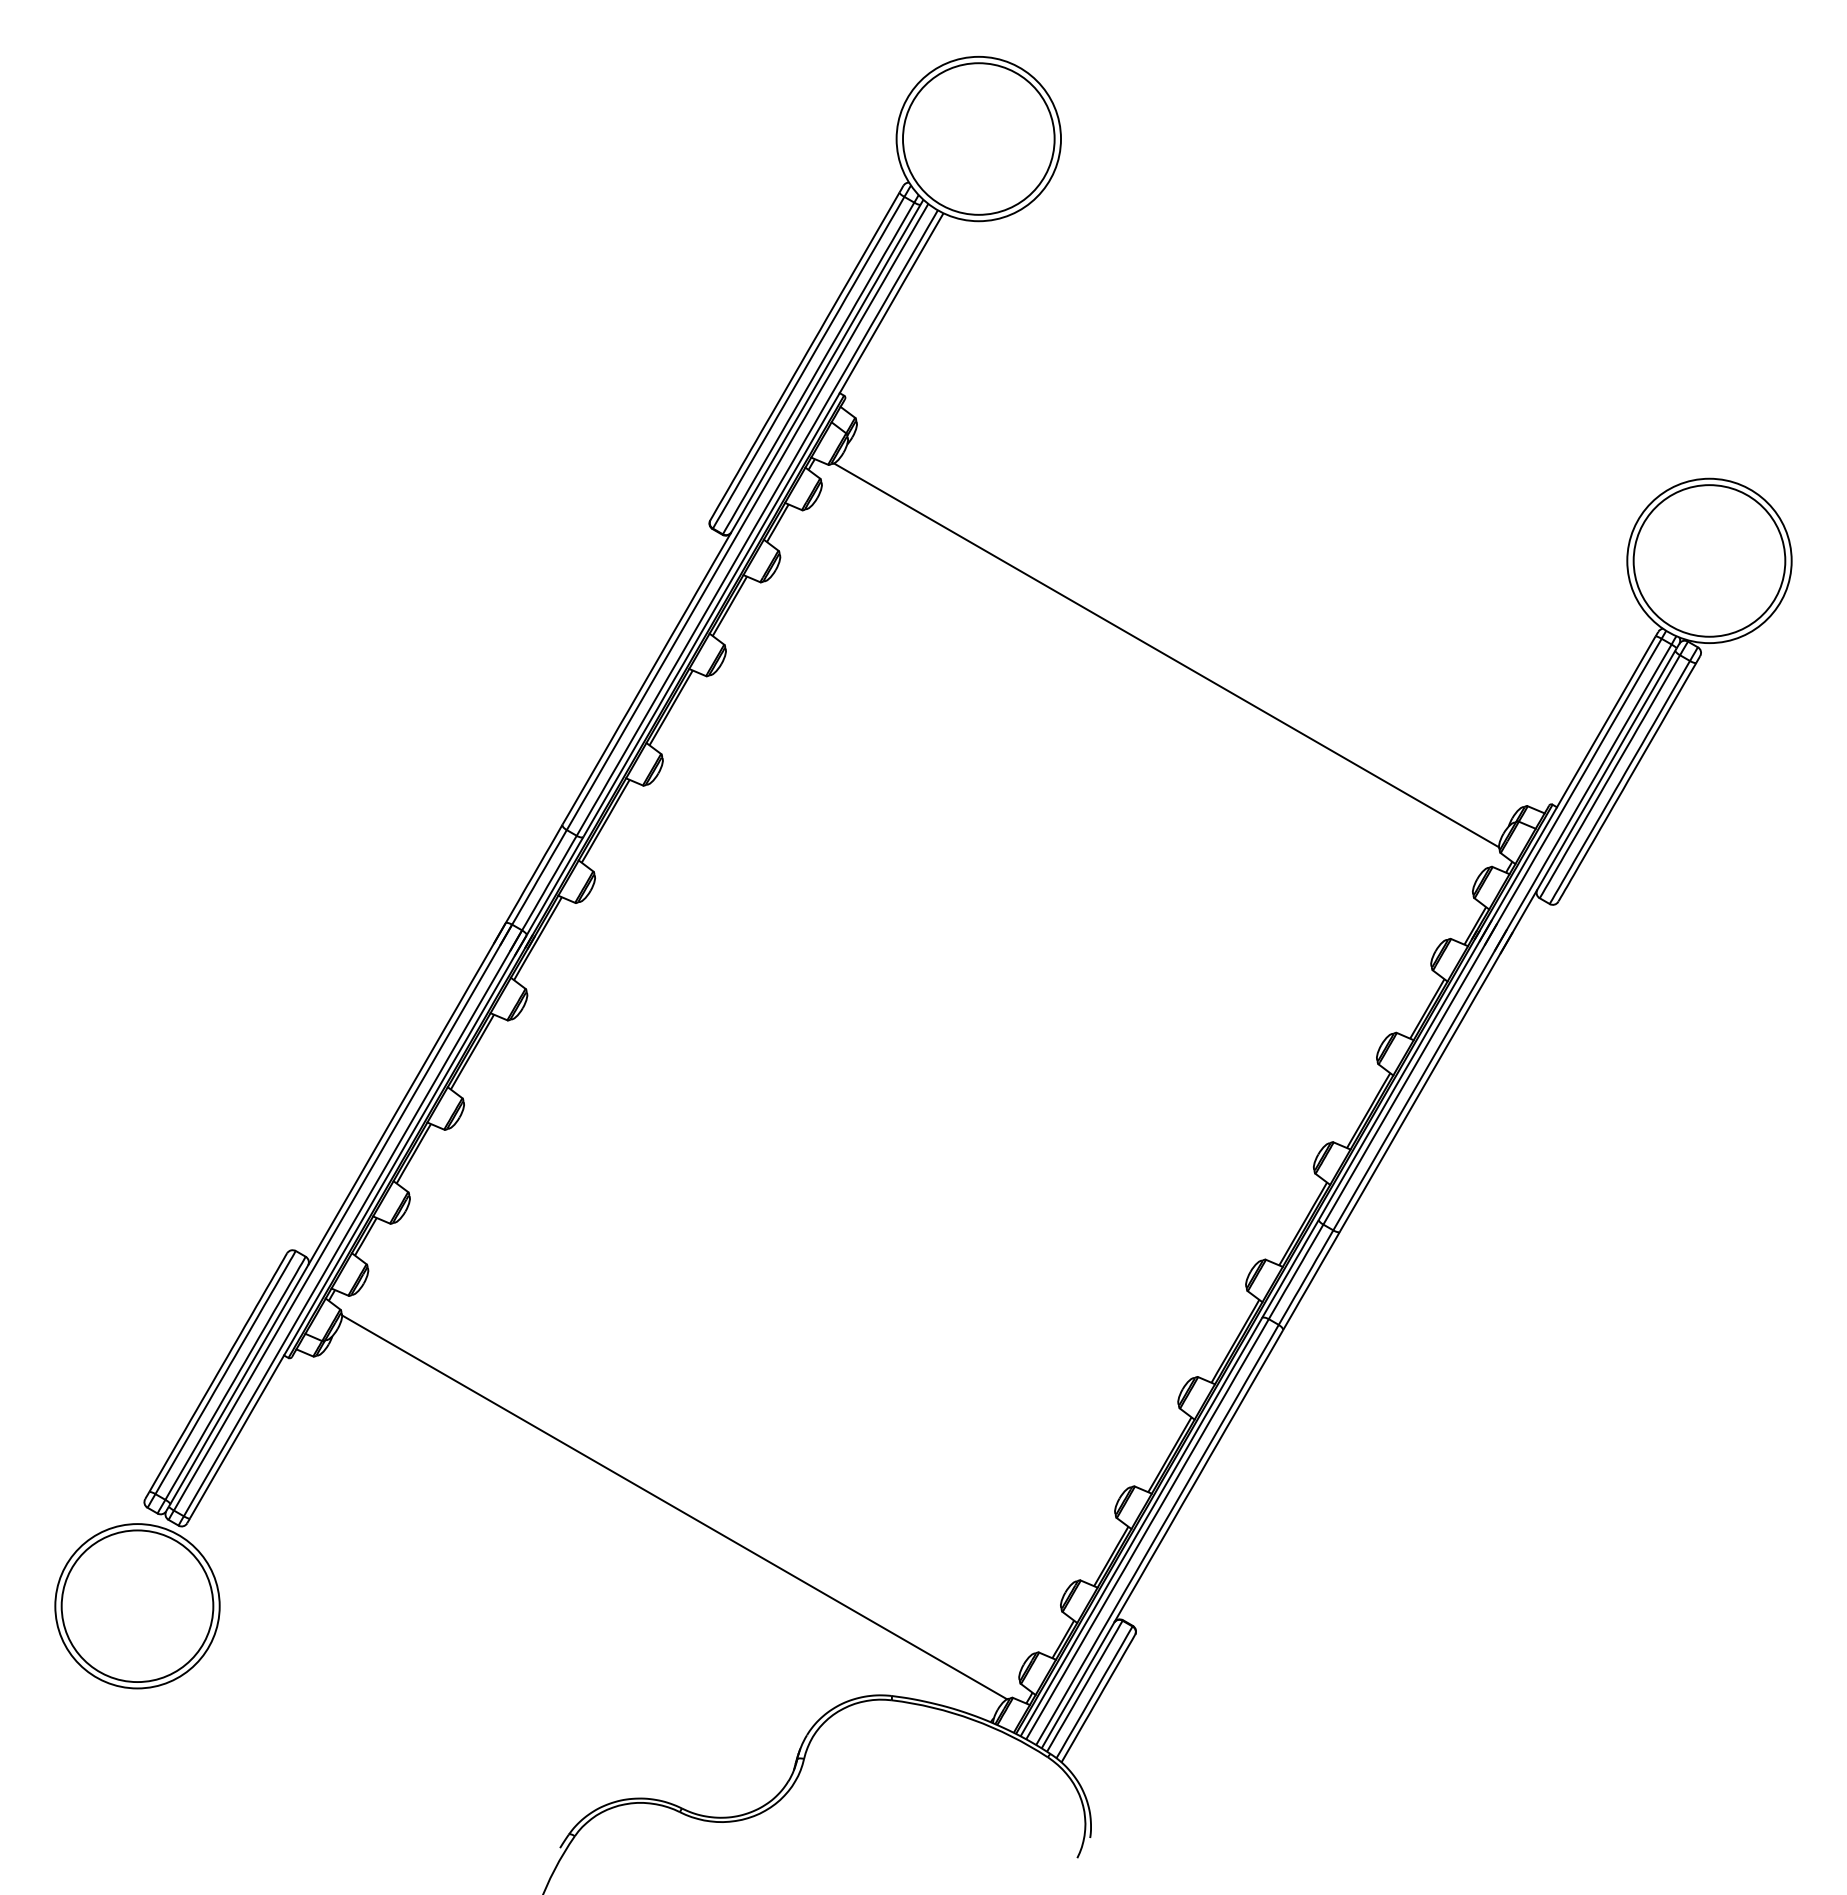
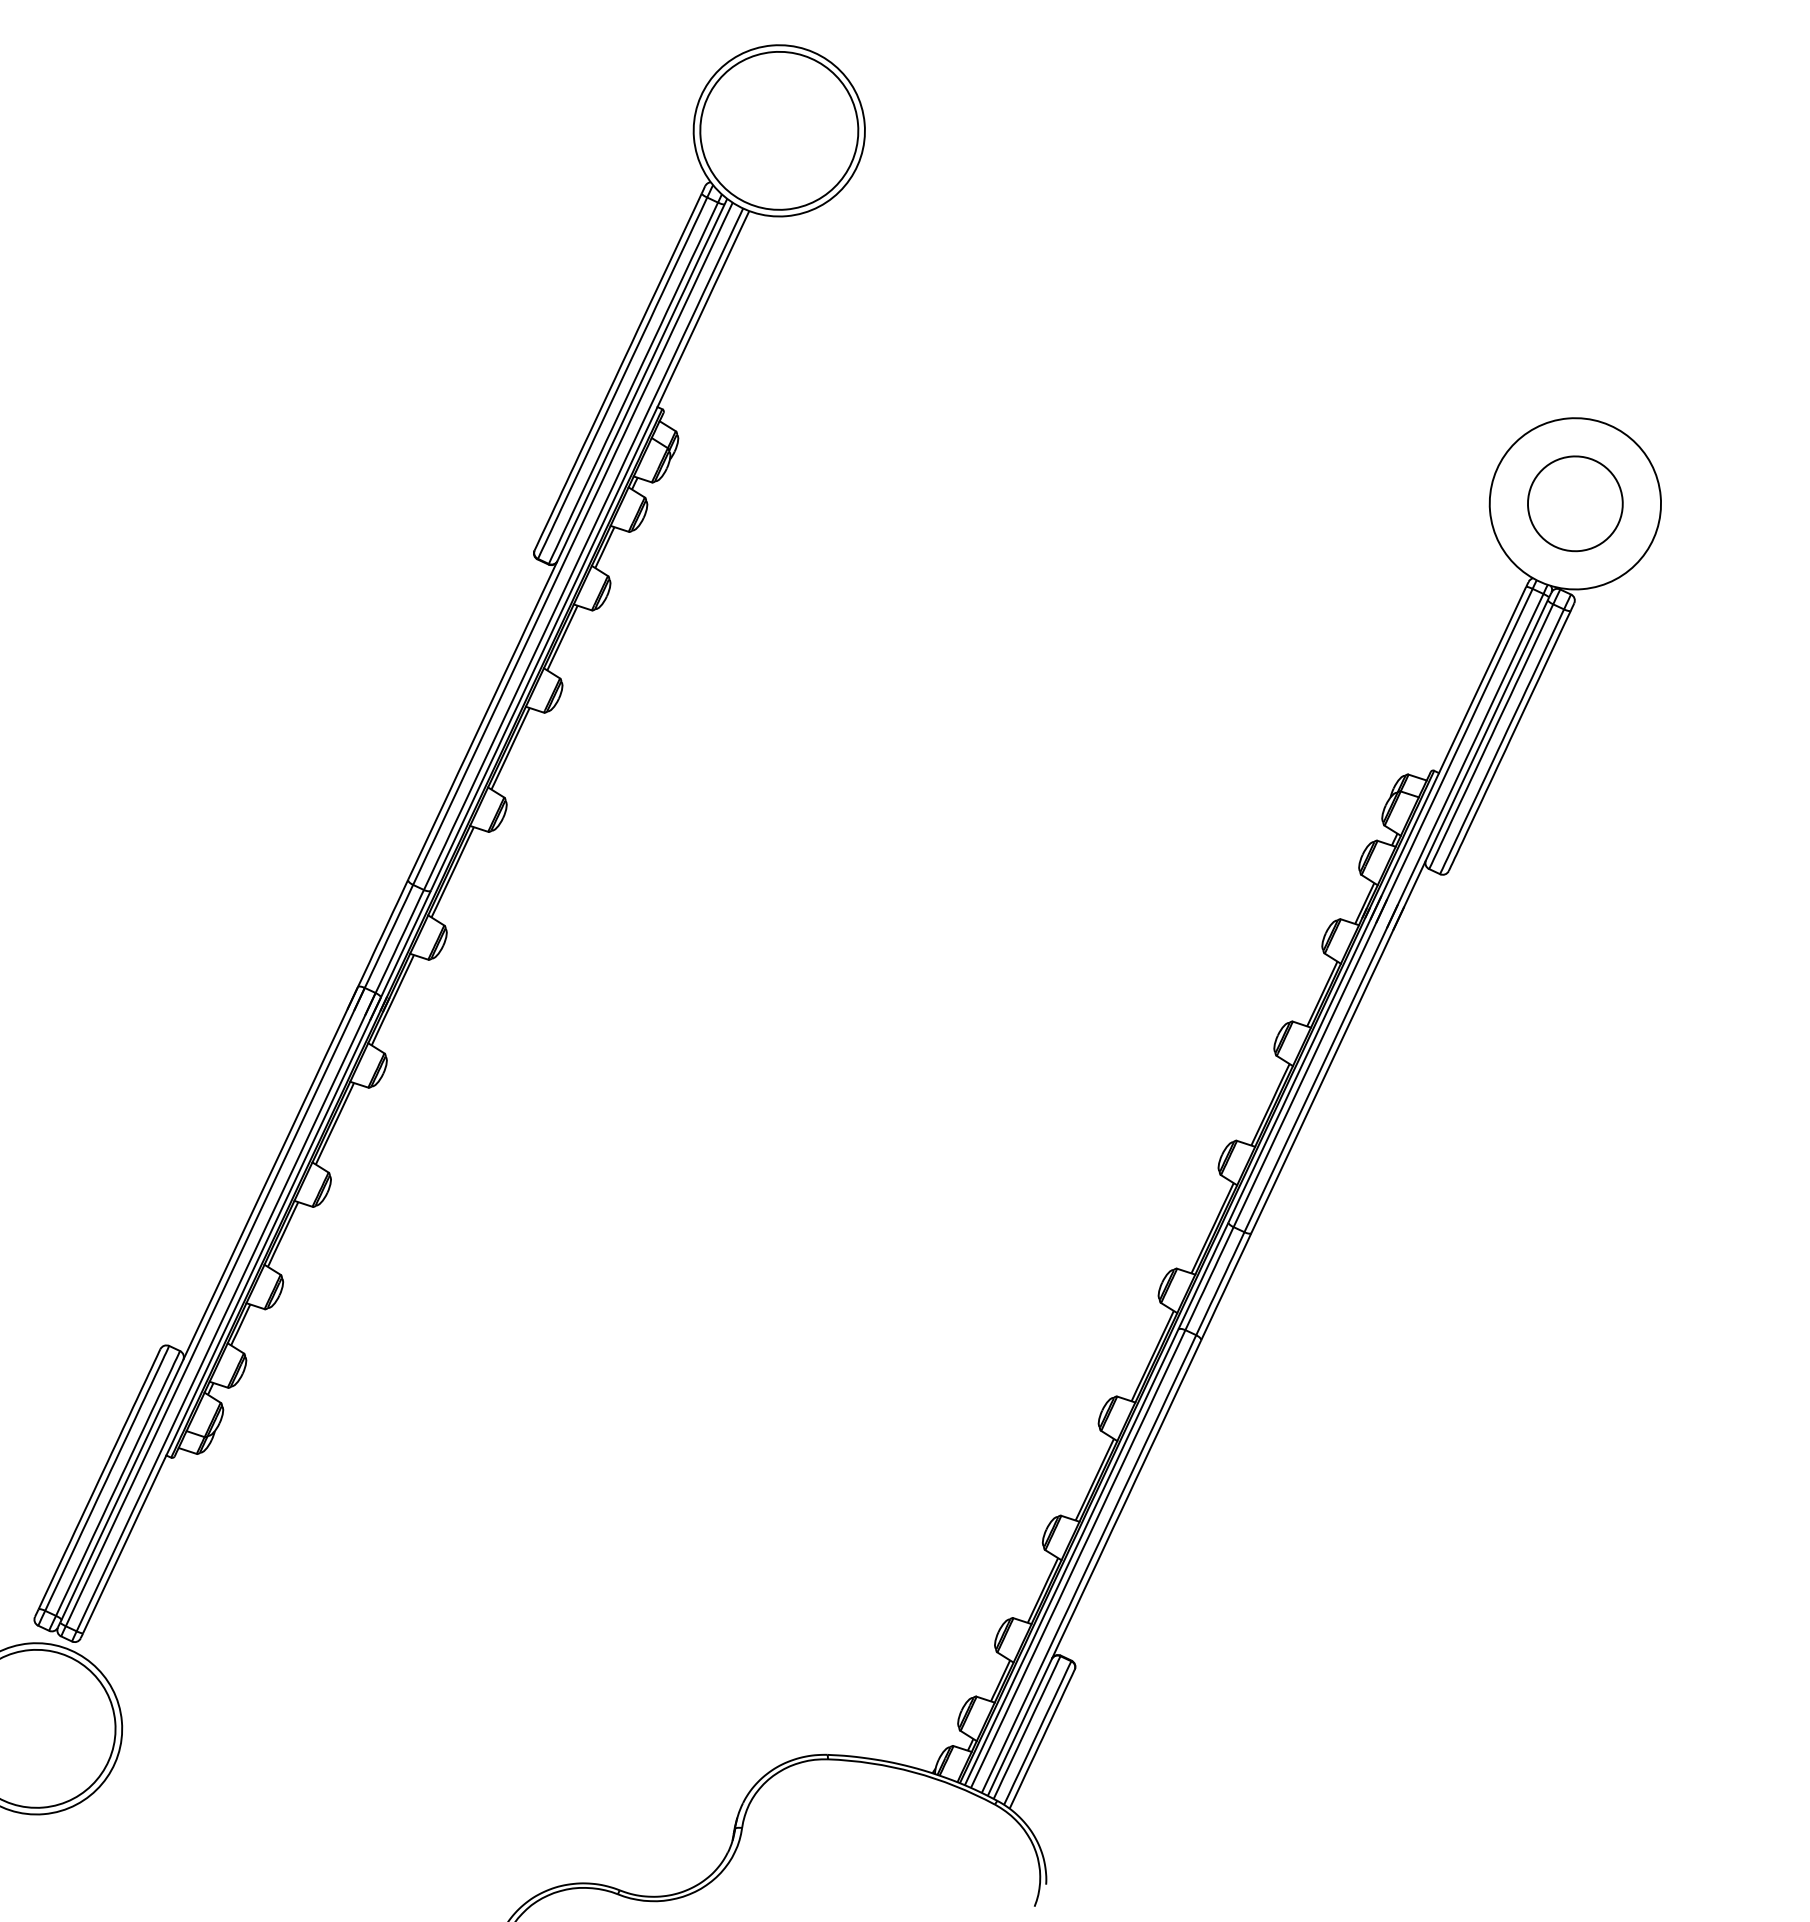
circle: (1709, 560) -> (1575, 503), size x0.6
line: (1166, 655) -> (1020, 650), removed
line: (674, 1507) -> (585, 1578), removed

